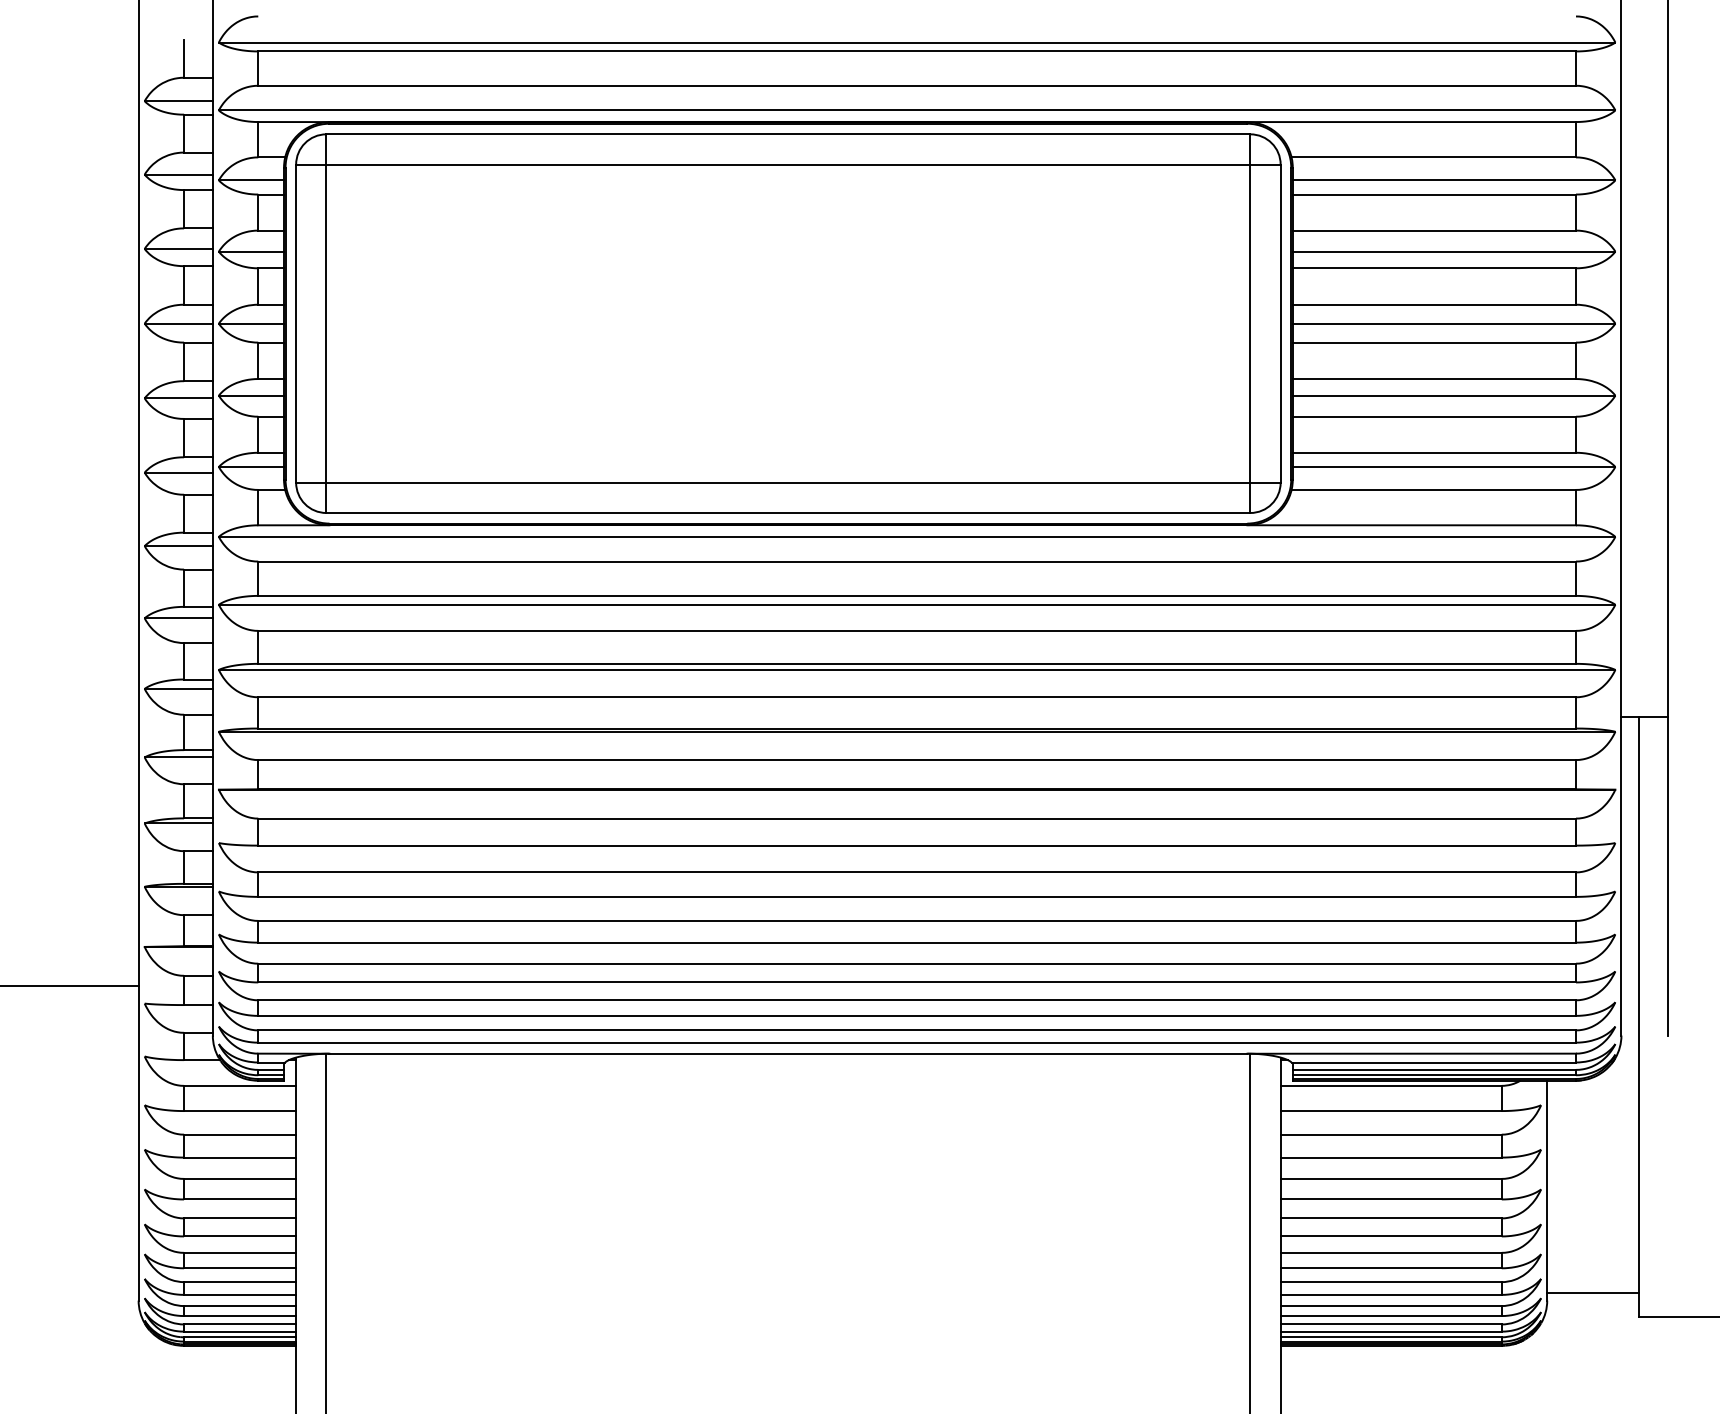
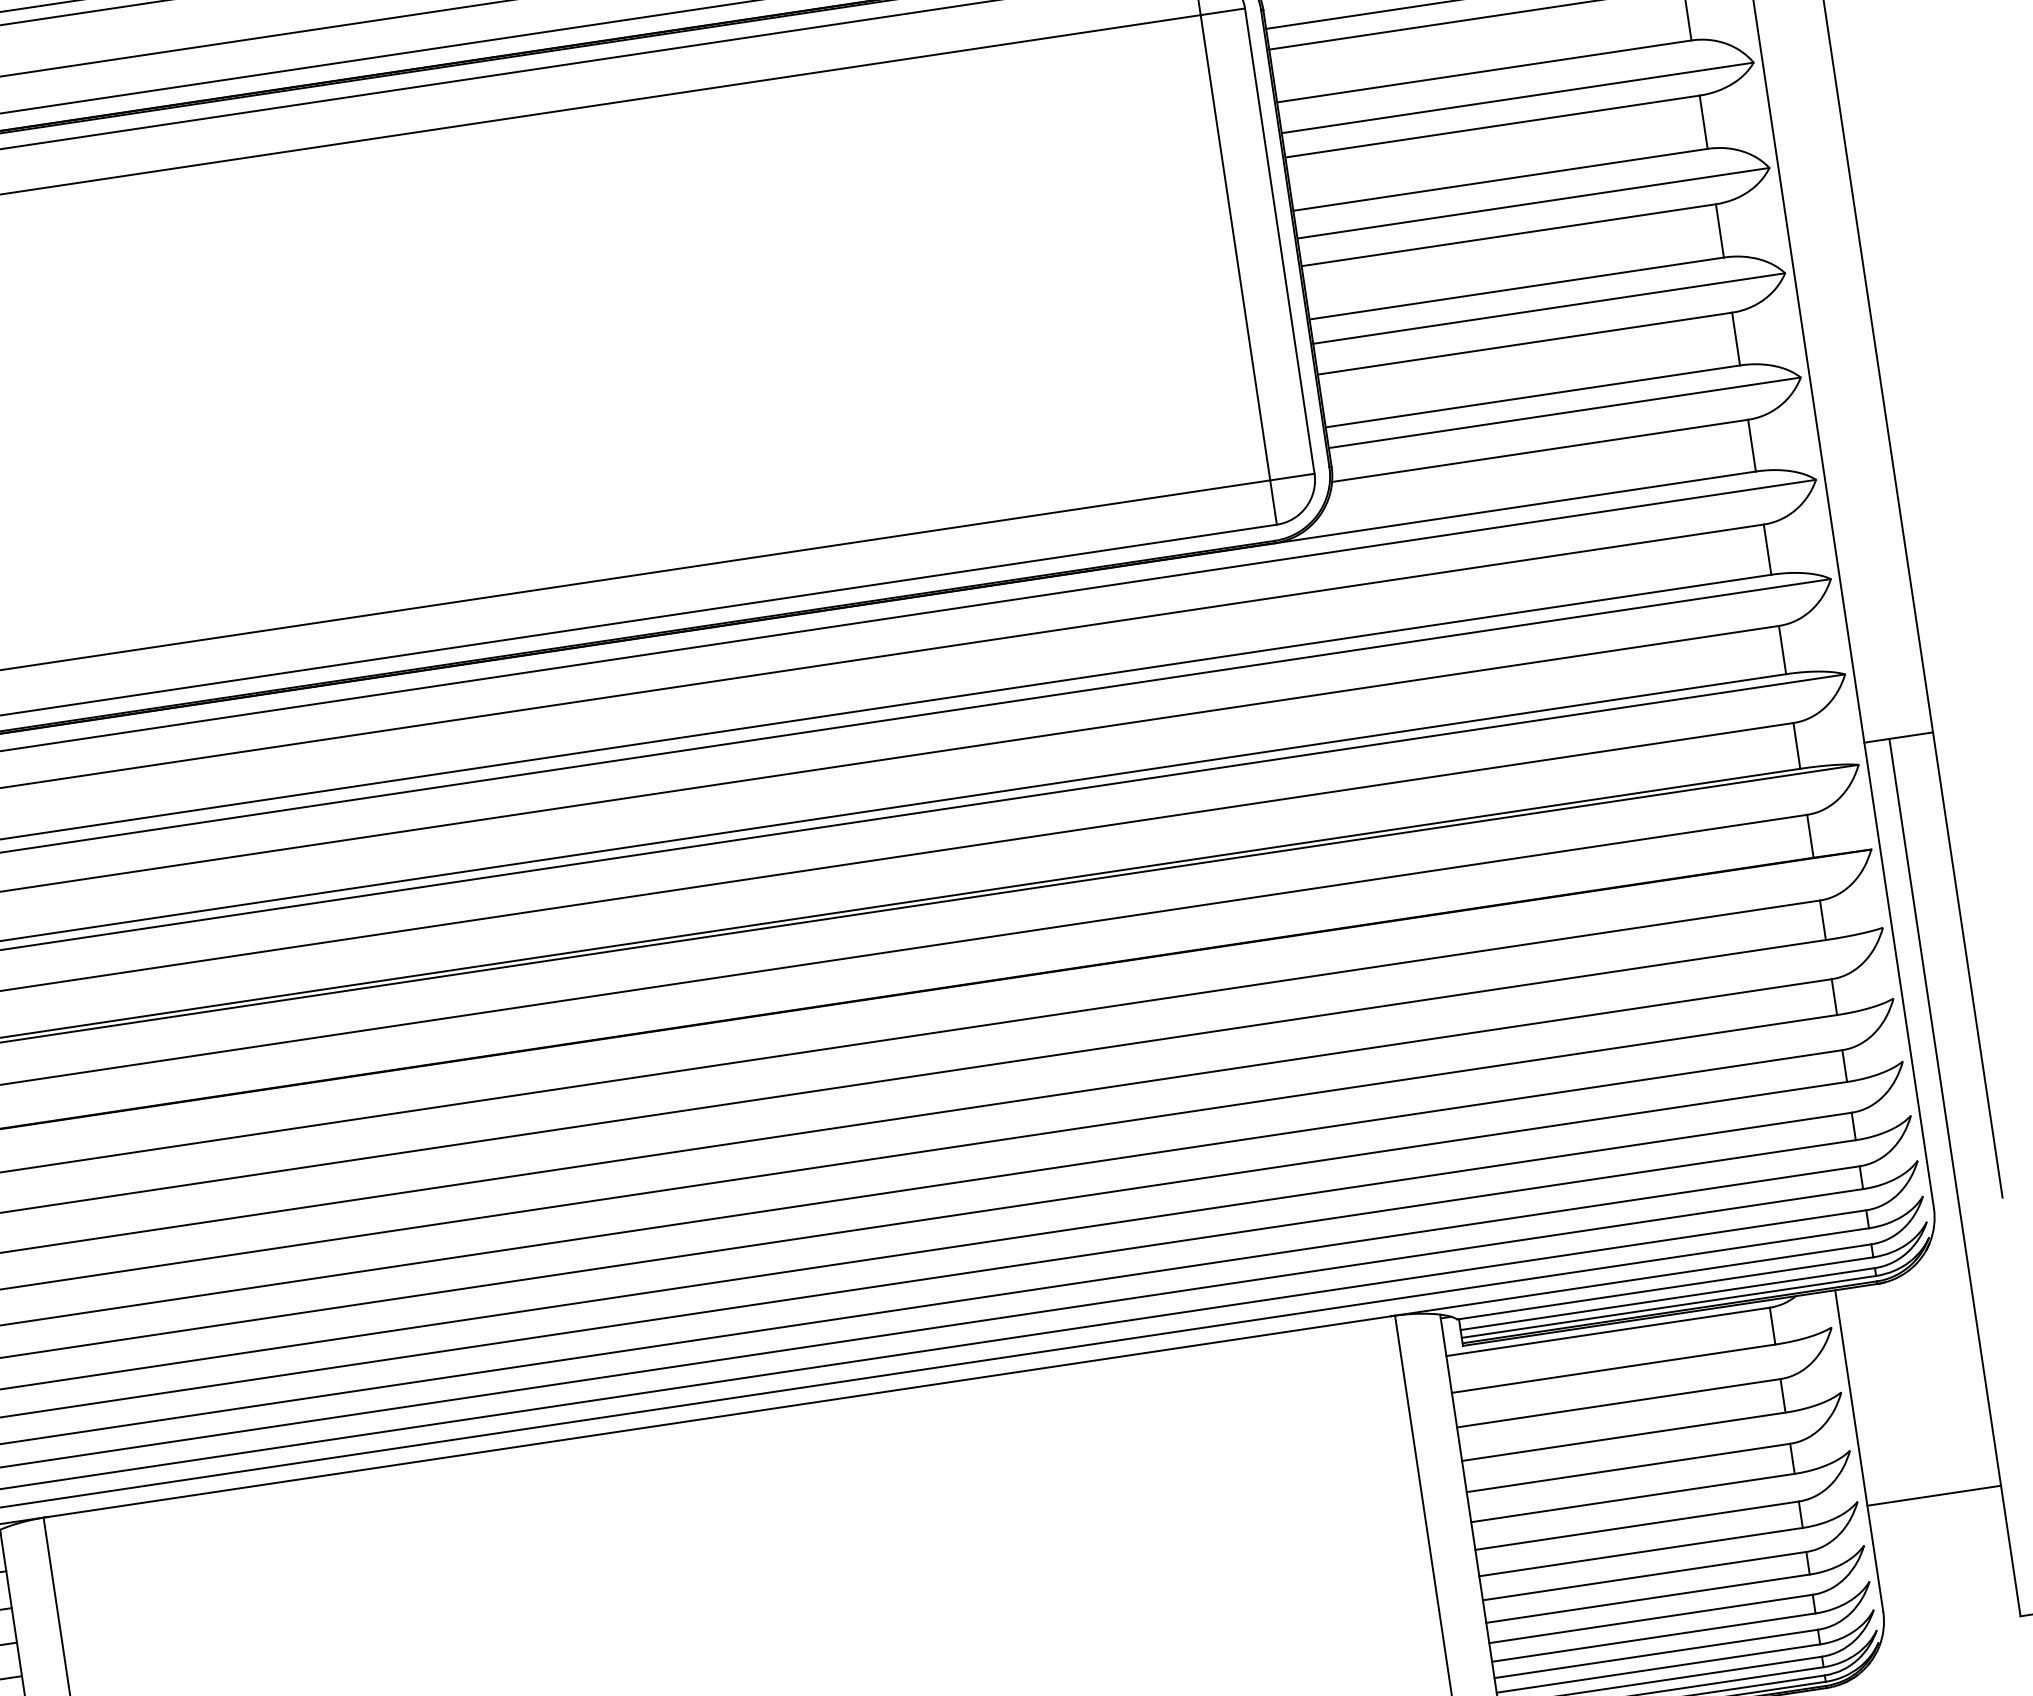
line: (1592, 1293) -> (1933, 1496), moved

